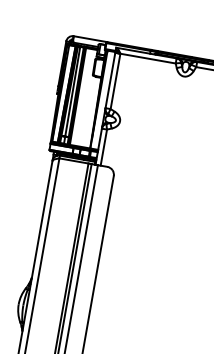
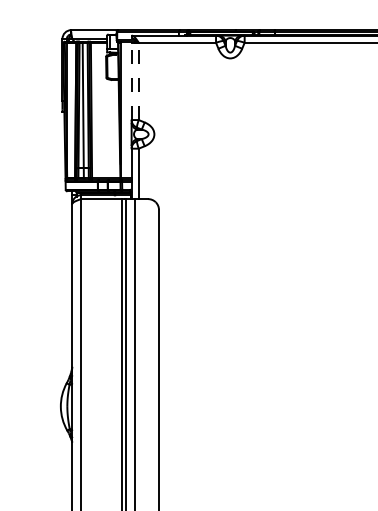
line: (110, 80) -> (131, 81), solid -> dashed
line: (115, 81) -> (138, 81), solid -> dashed

